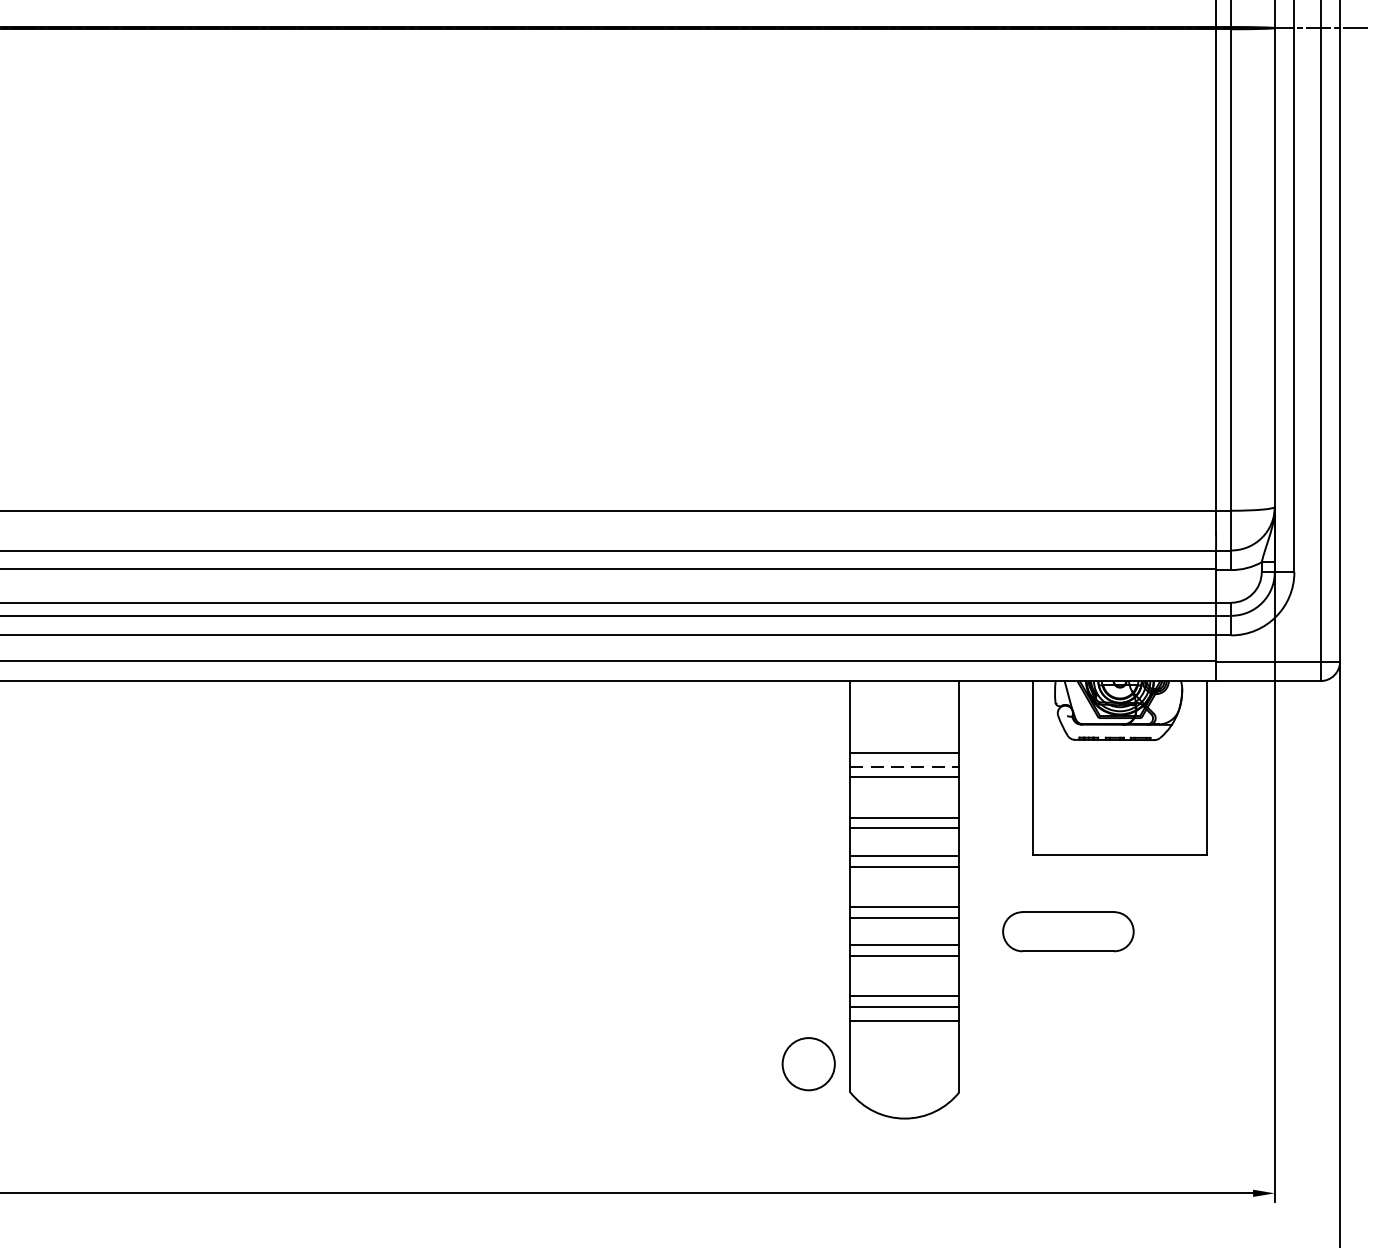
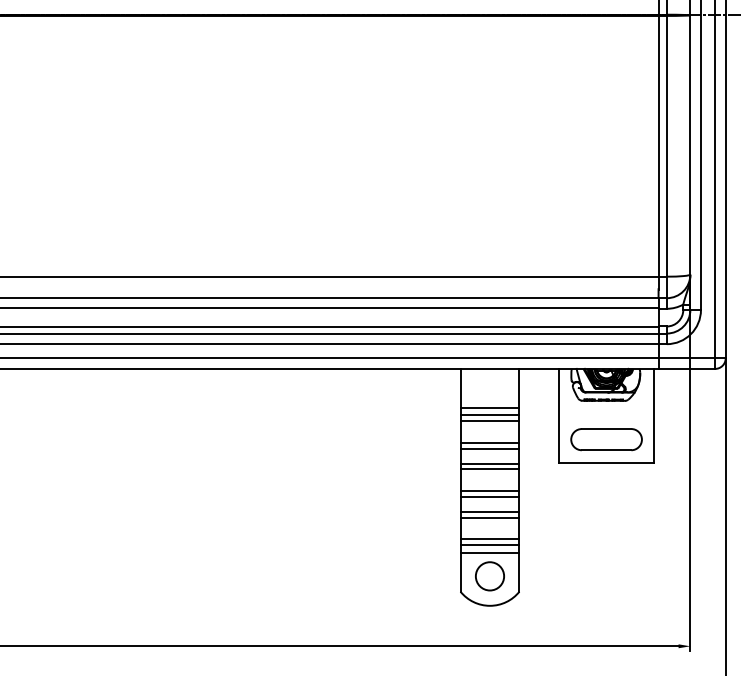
line: (905, 767) -> (490, 415), dashed -> solid
part: (1068, 931) -> (606, 439), moved
circle: (807, 1064) -> (489, 576), moved

